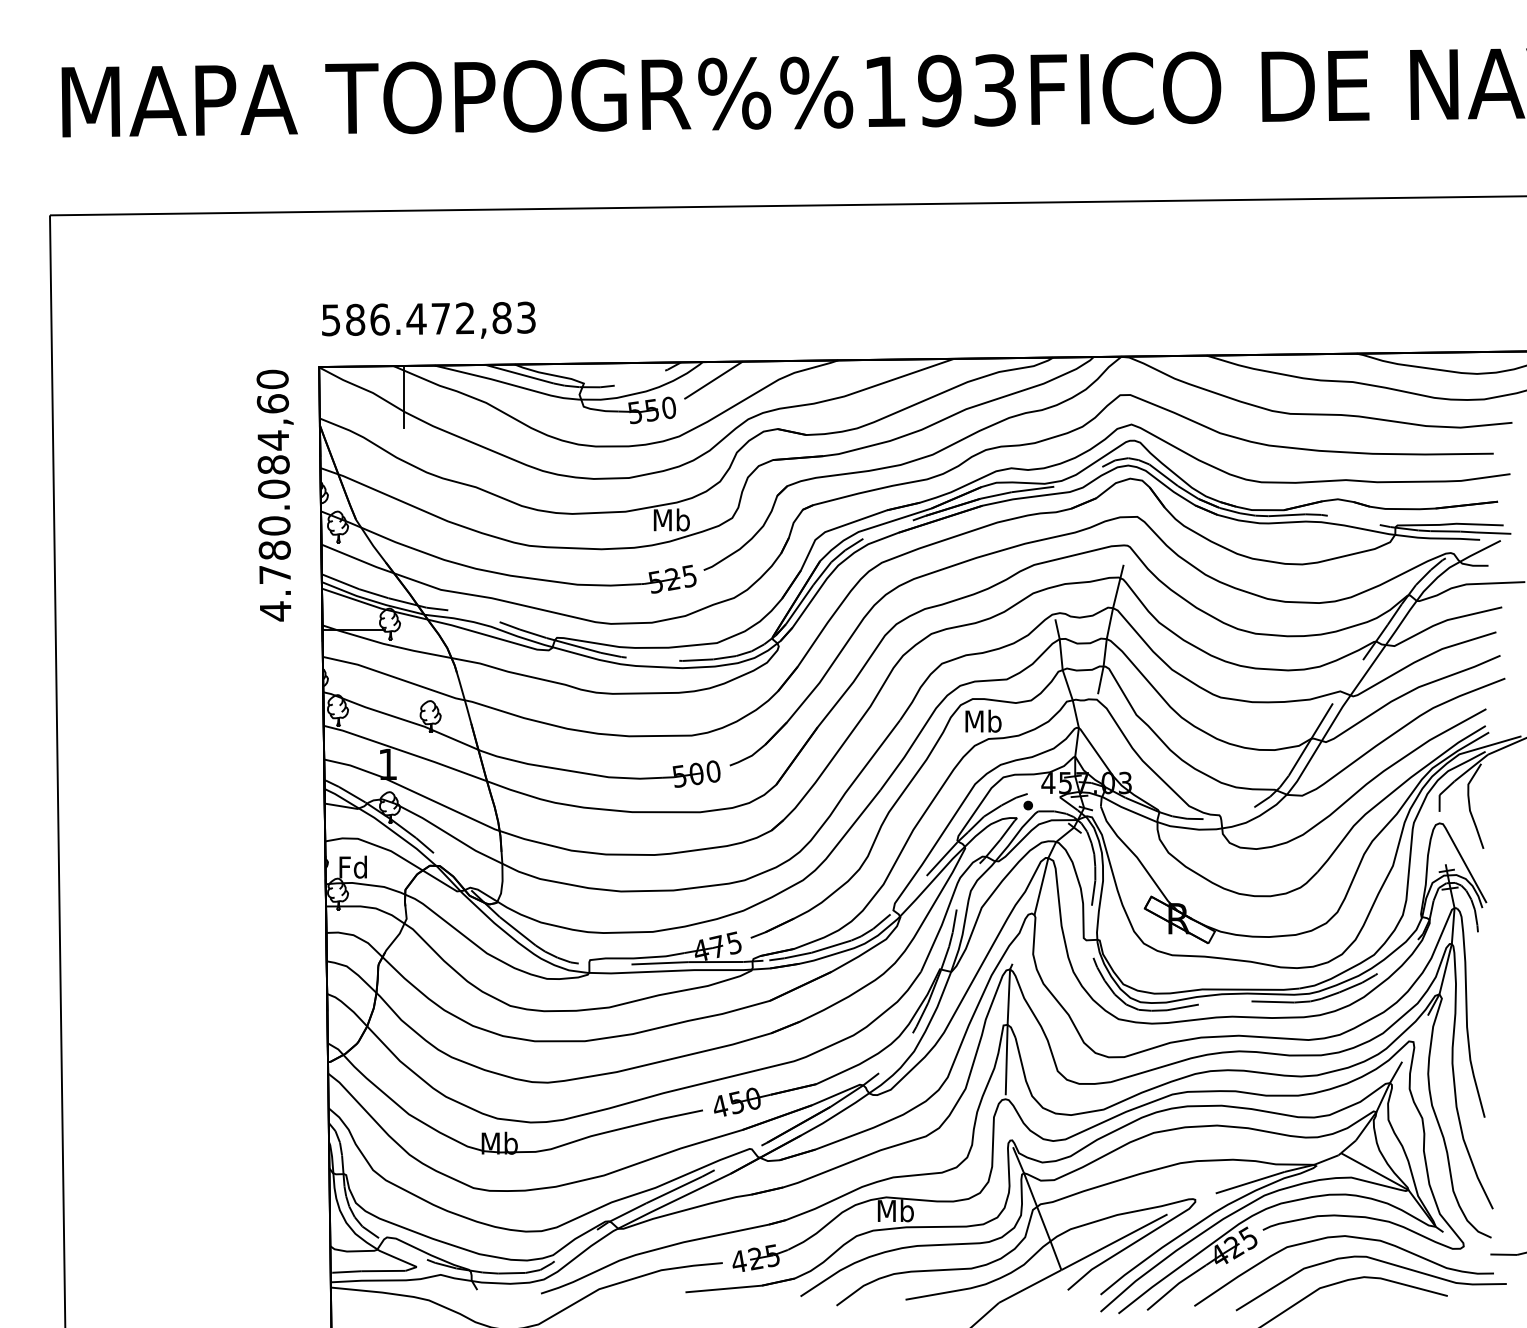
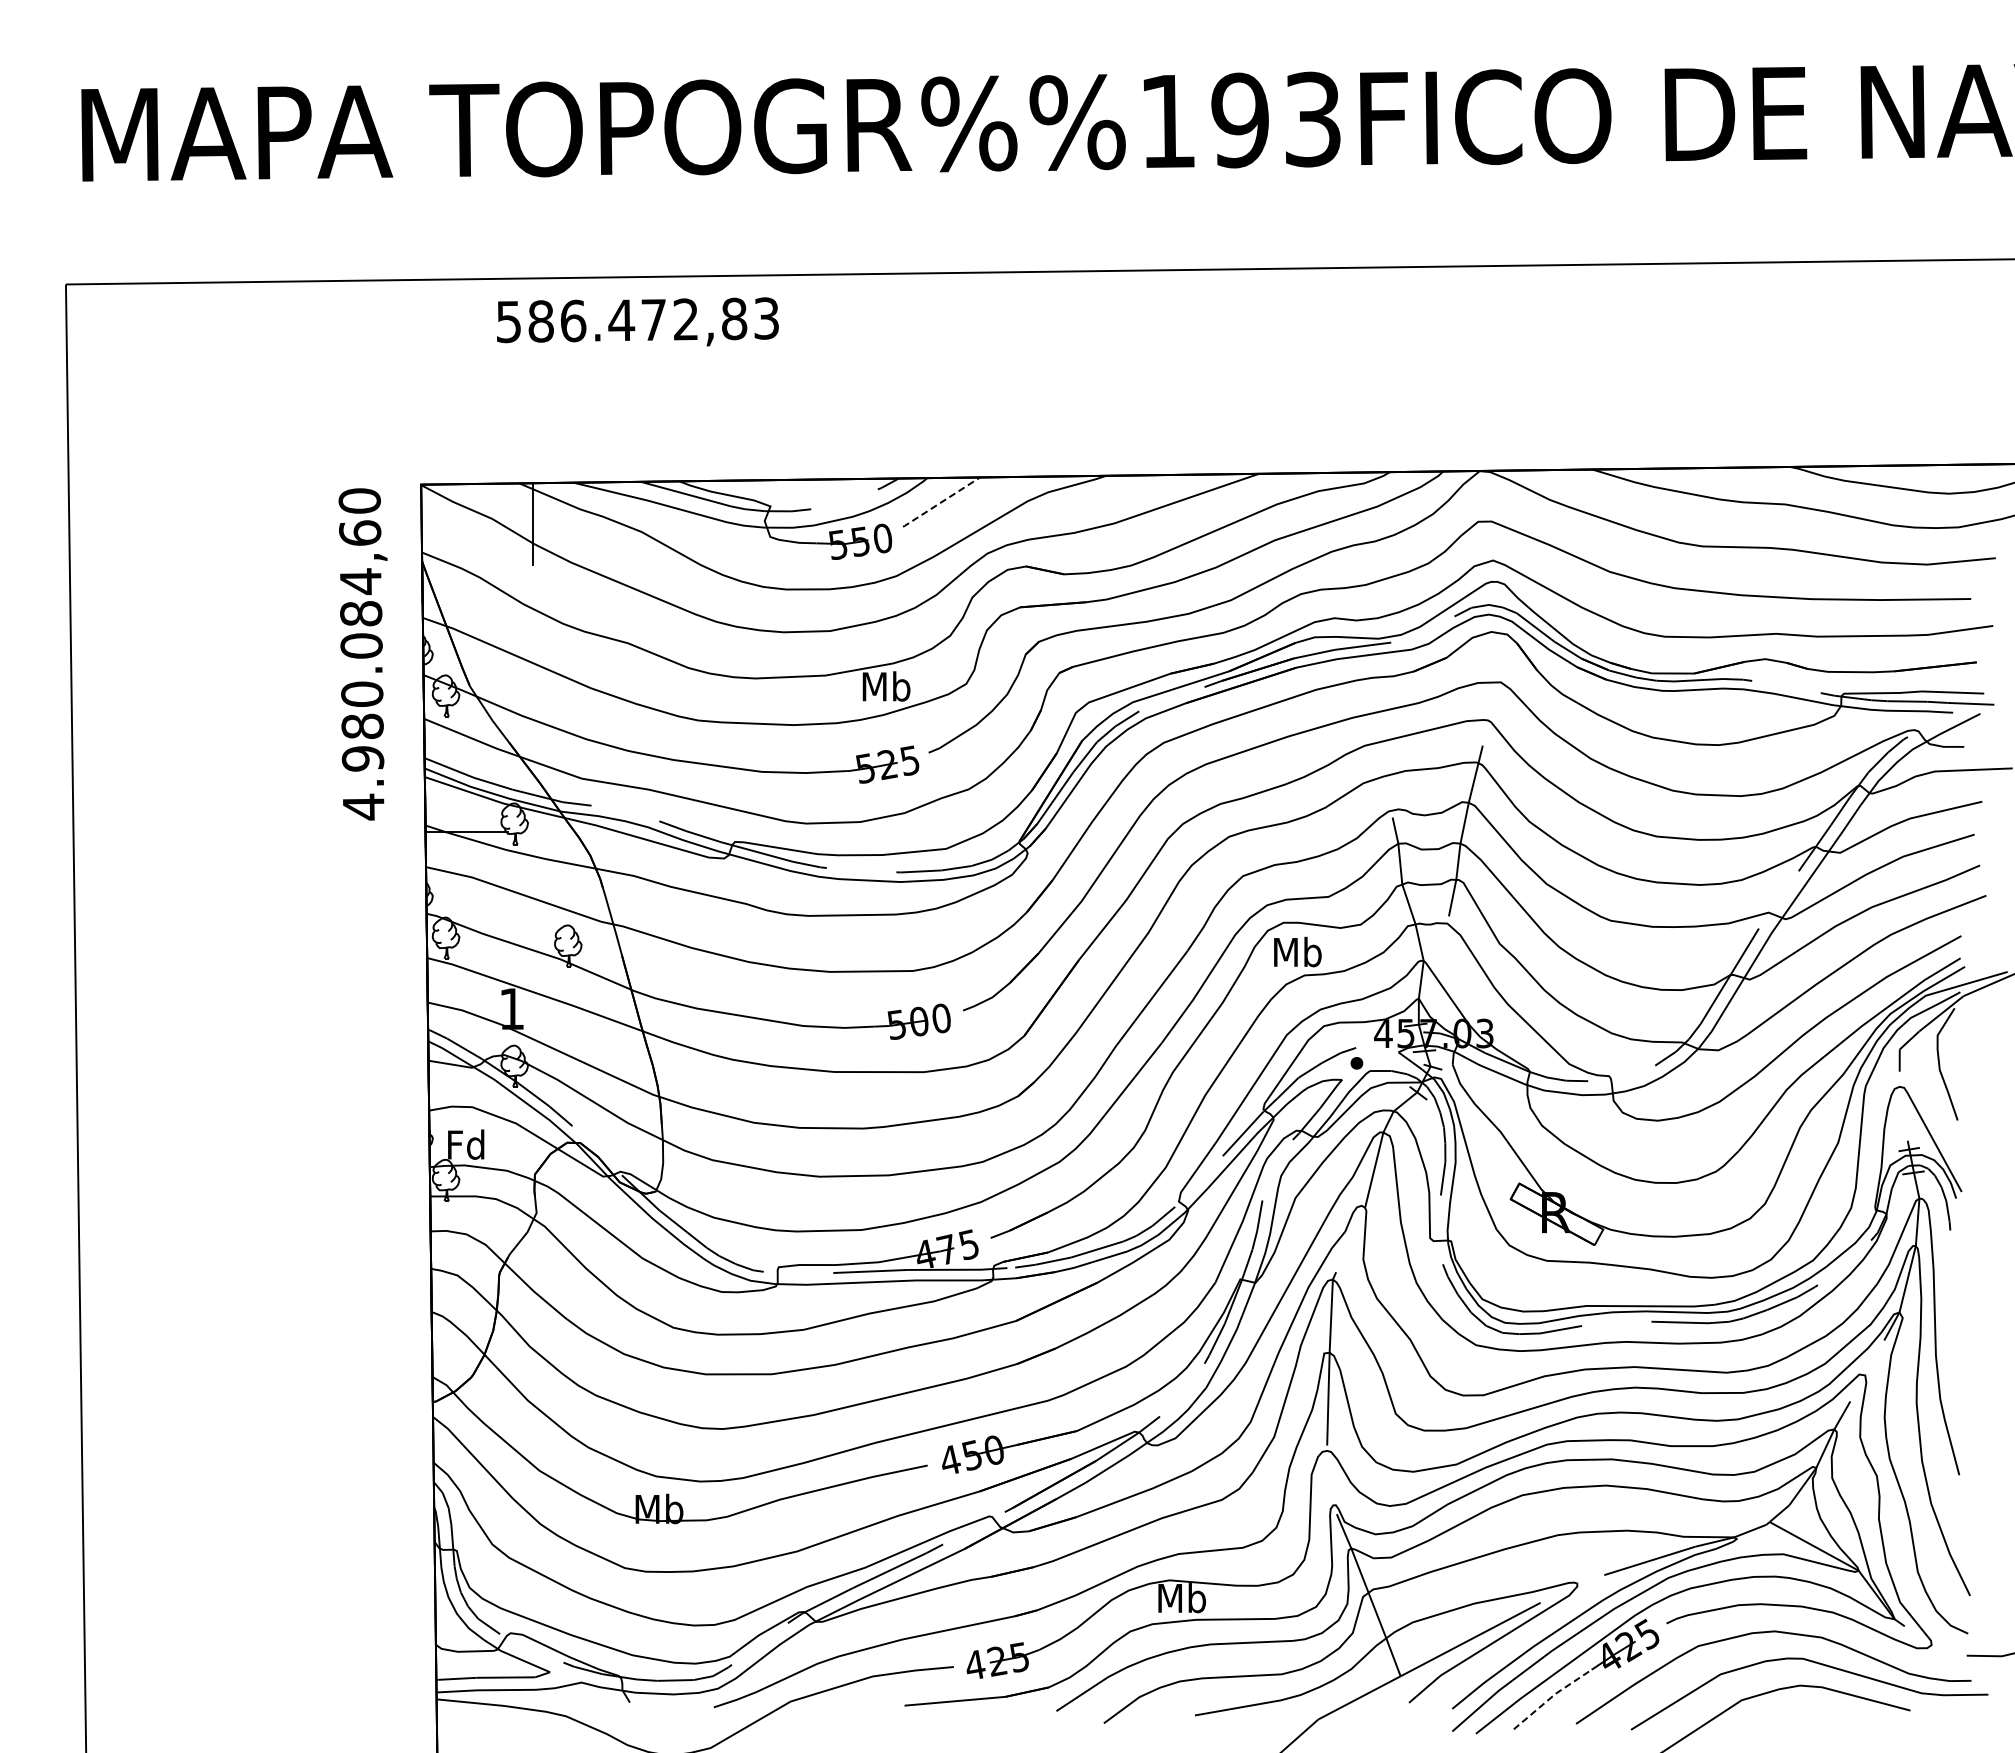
text: (428, 319) -> (637, 321), moved
line: (713, 380) -> (941, 502), solid -> dashed
text: (274, 574) -> (362, 758), 4.780.084,60 -> 4.980.084,60
line: (1176, 1285) -> (1552, 1696), solid -> dashed

